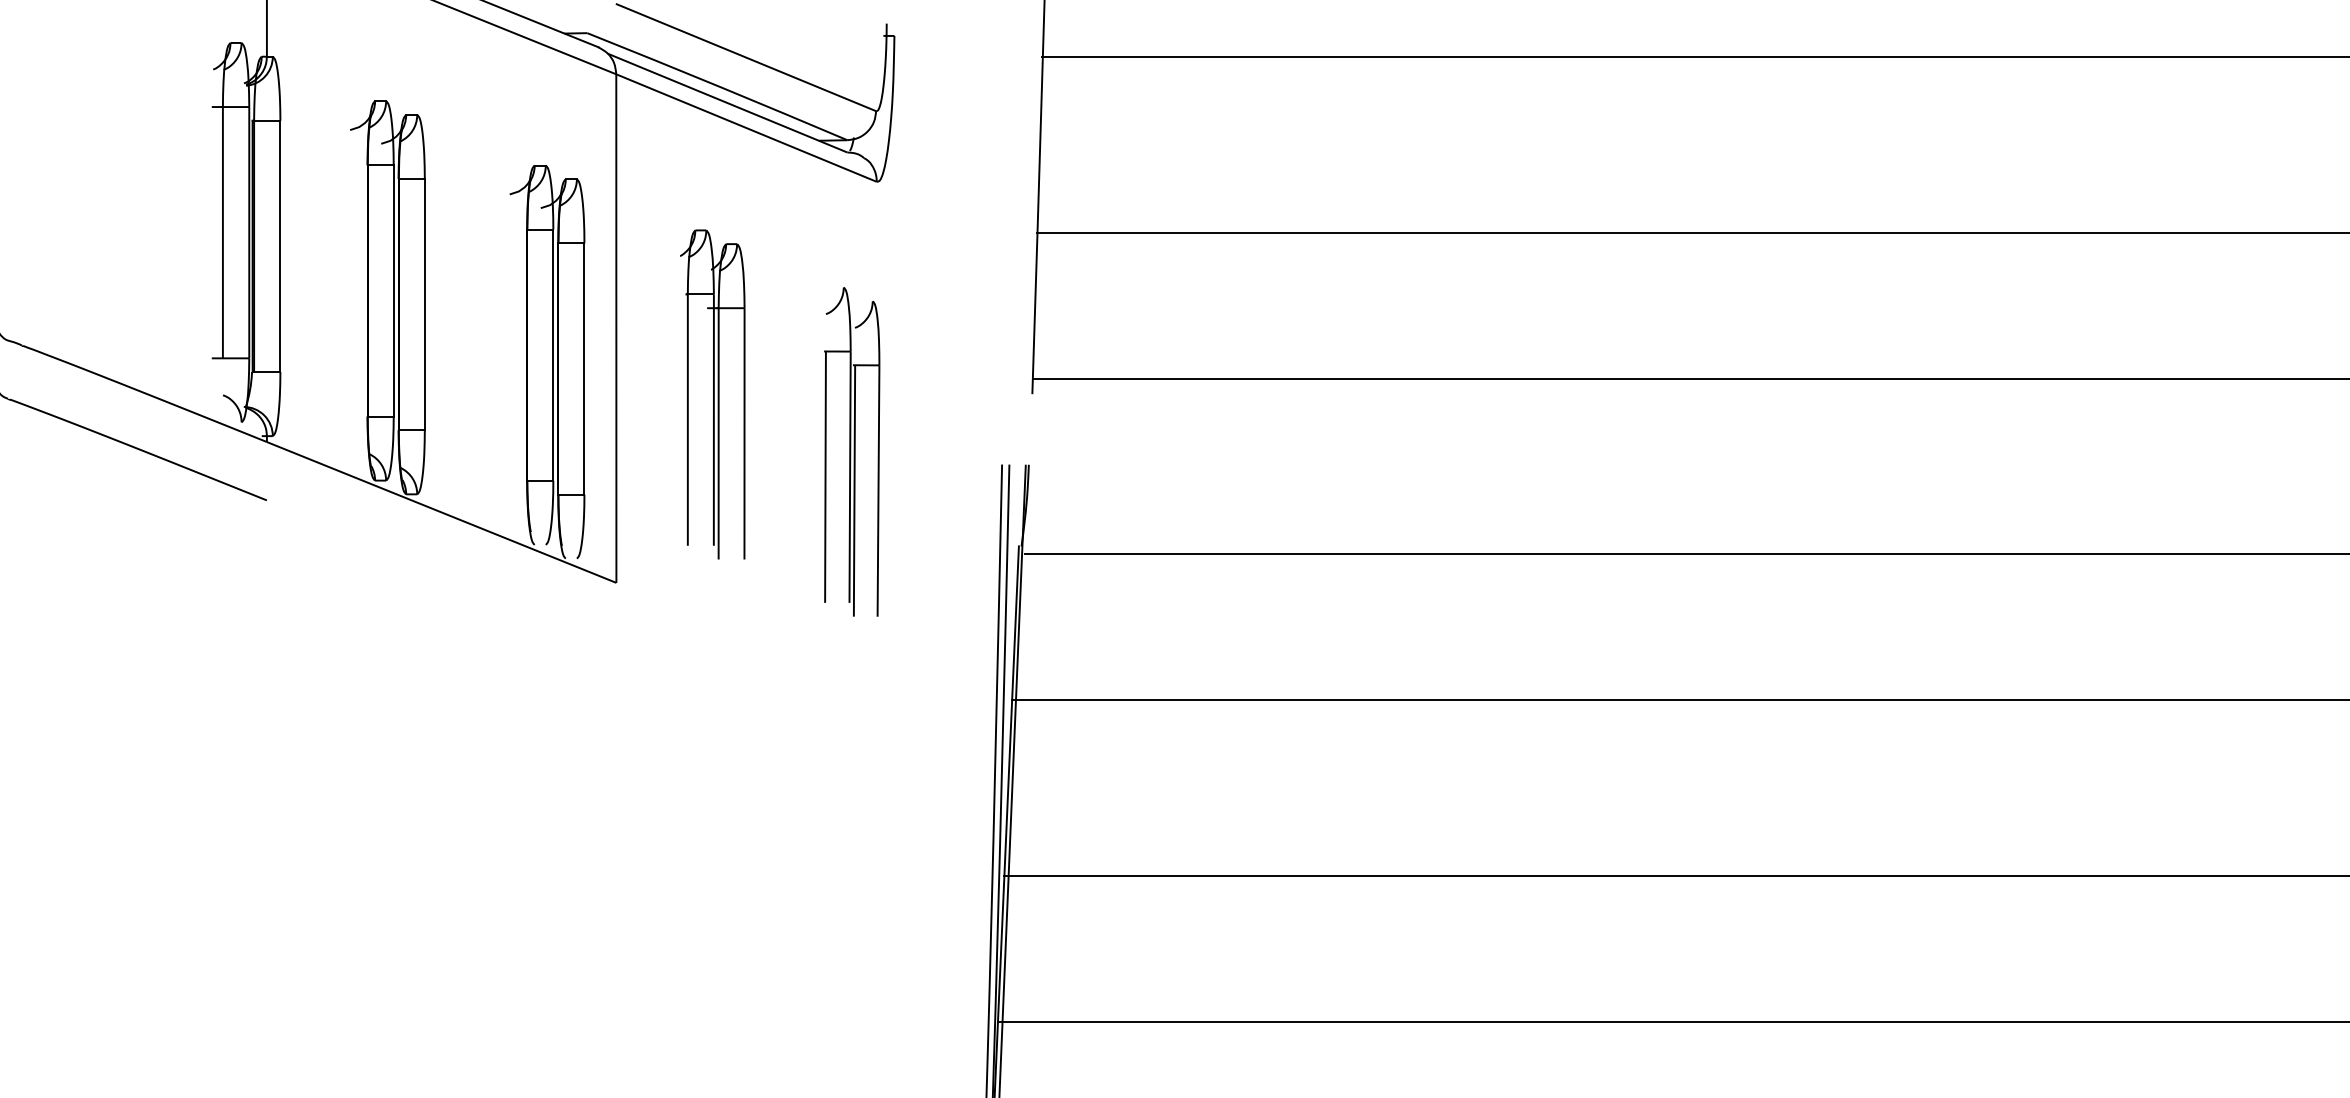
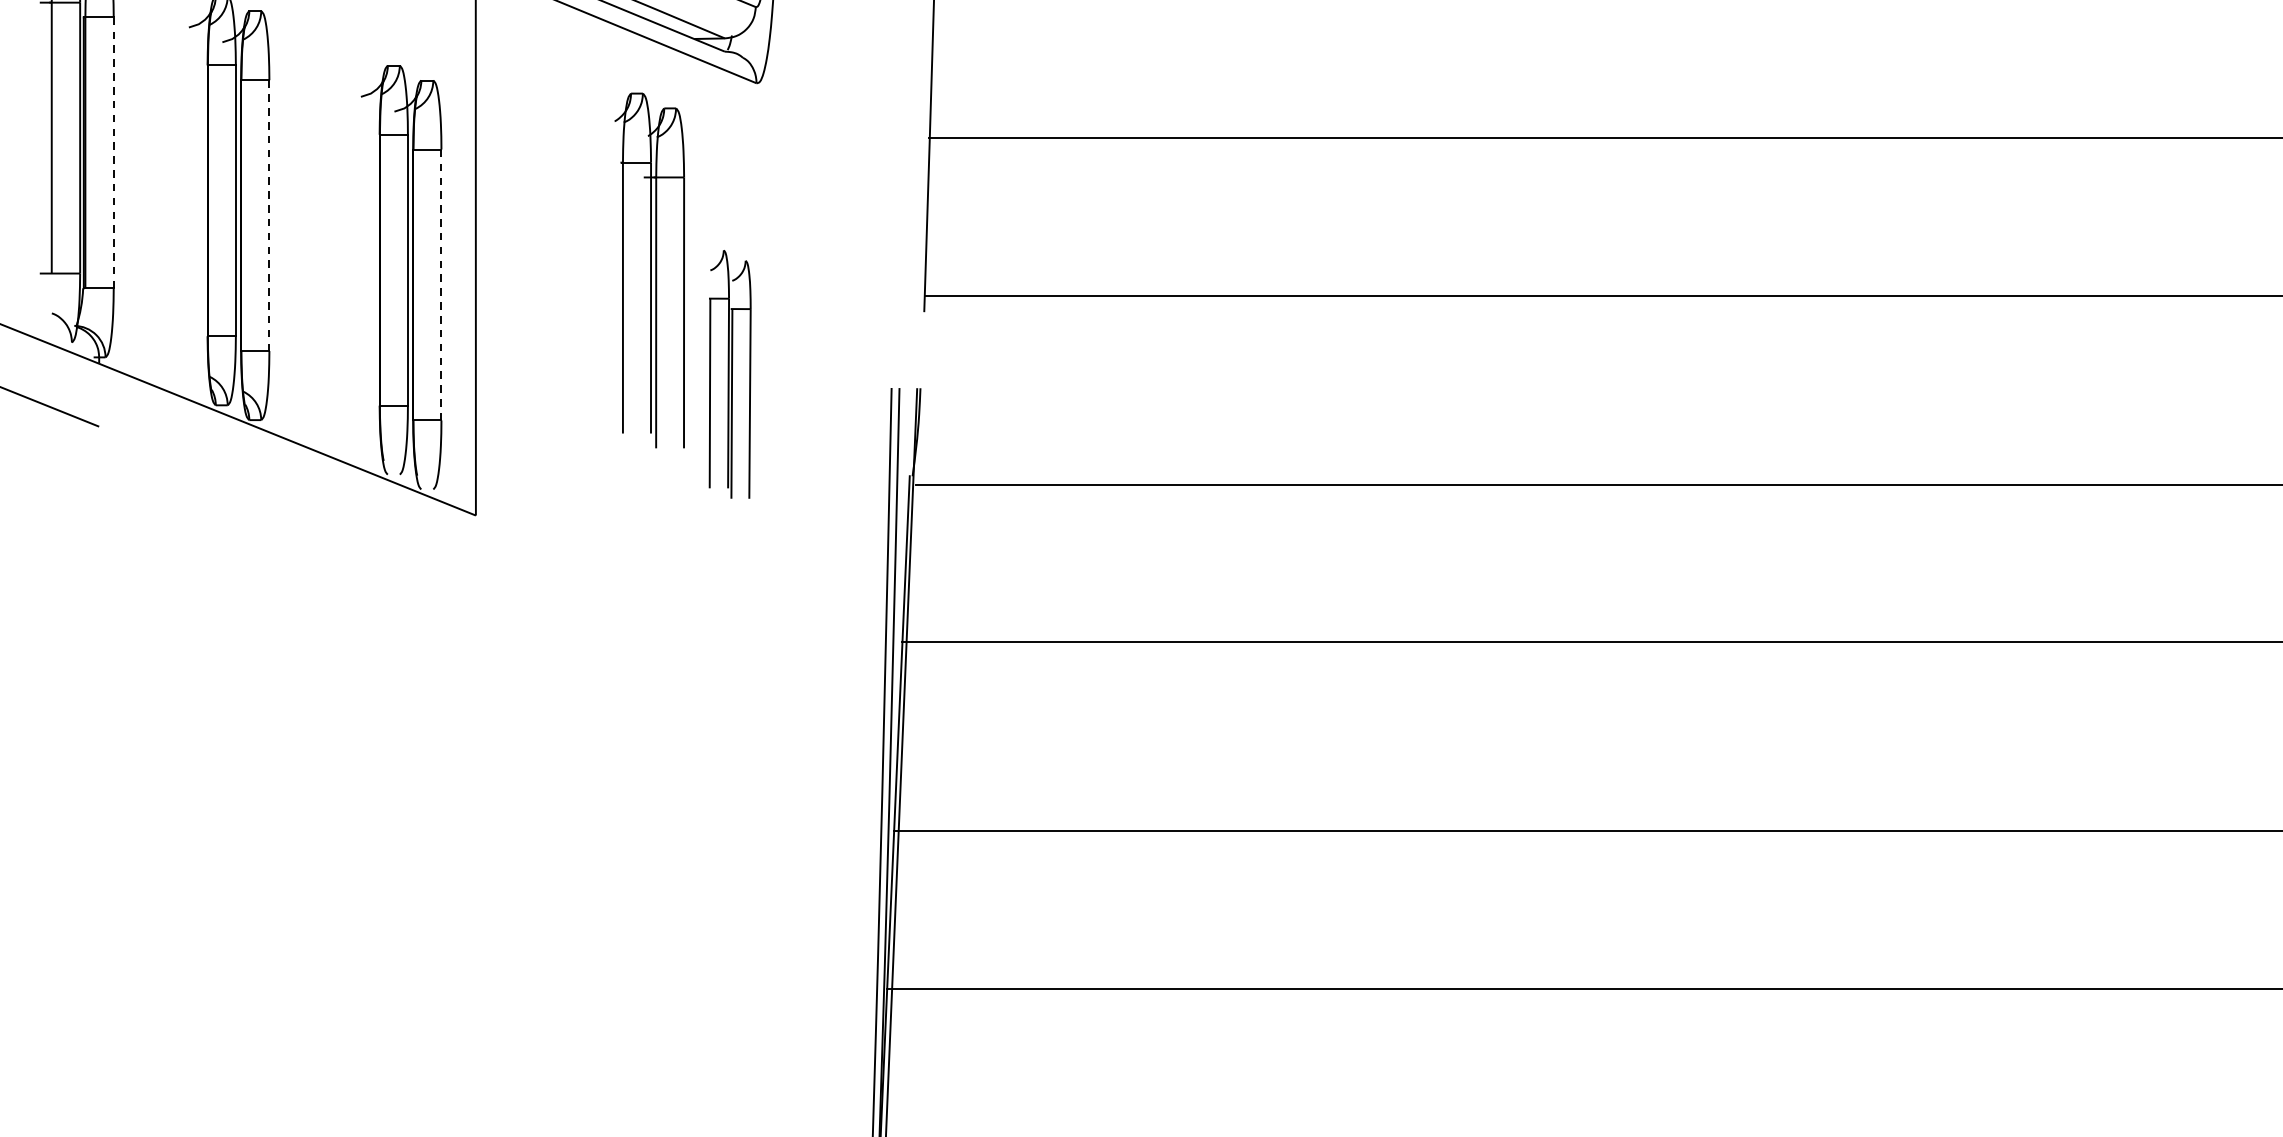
line: (280, 246) -> (113, 152), solid -> dashed
line: (424, 304) -> (269, 215), solid -> dashed
line: (584, 368) -> (441, 284), solid -> dashed
part: (712, 394) -> (649, 270), moved
part: (852, 451) -> (730, 373), size x0.7

